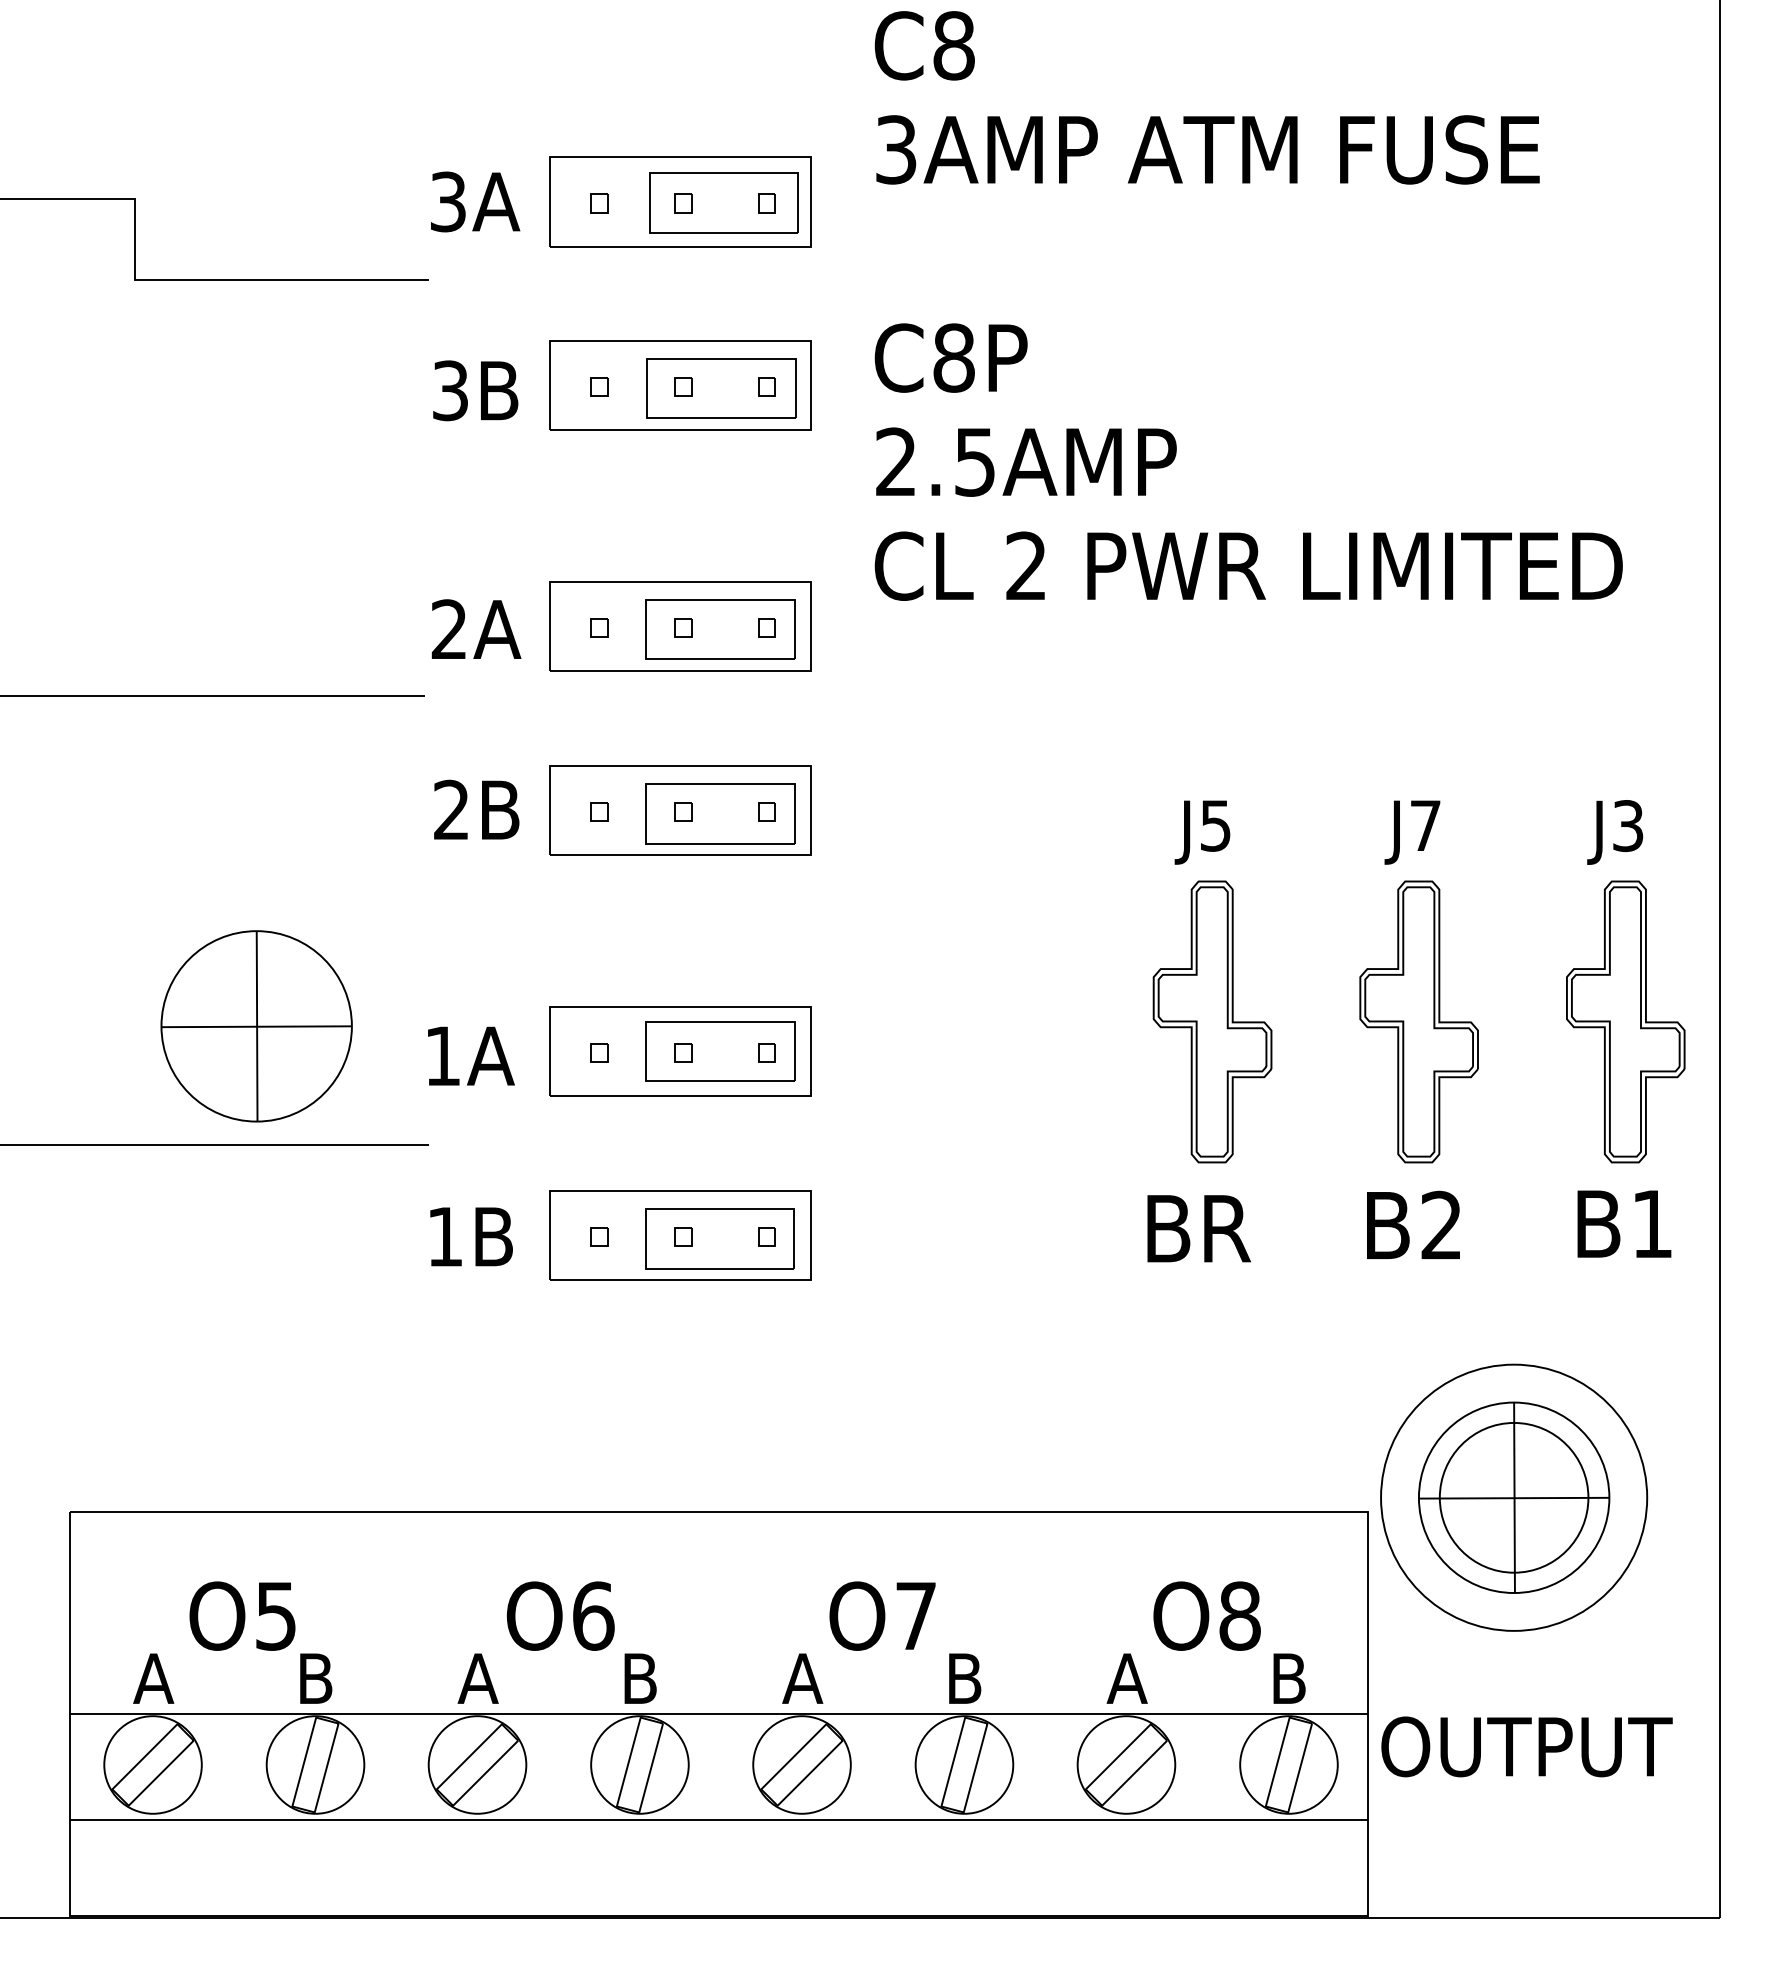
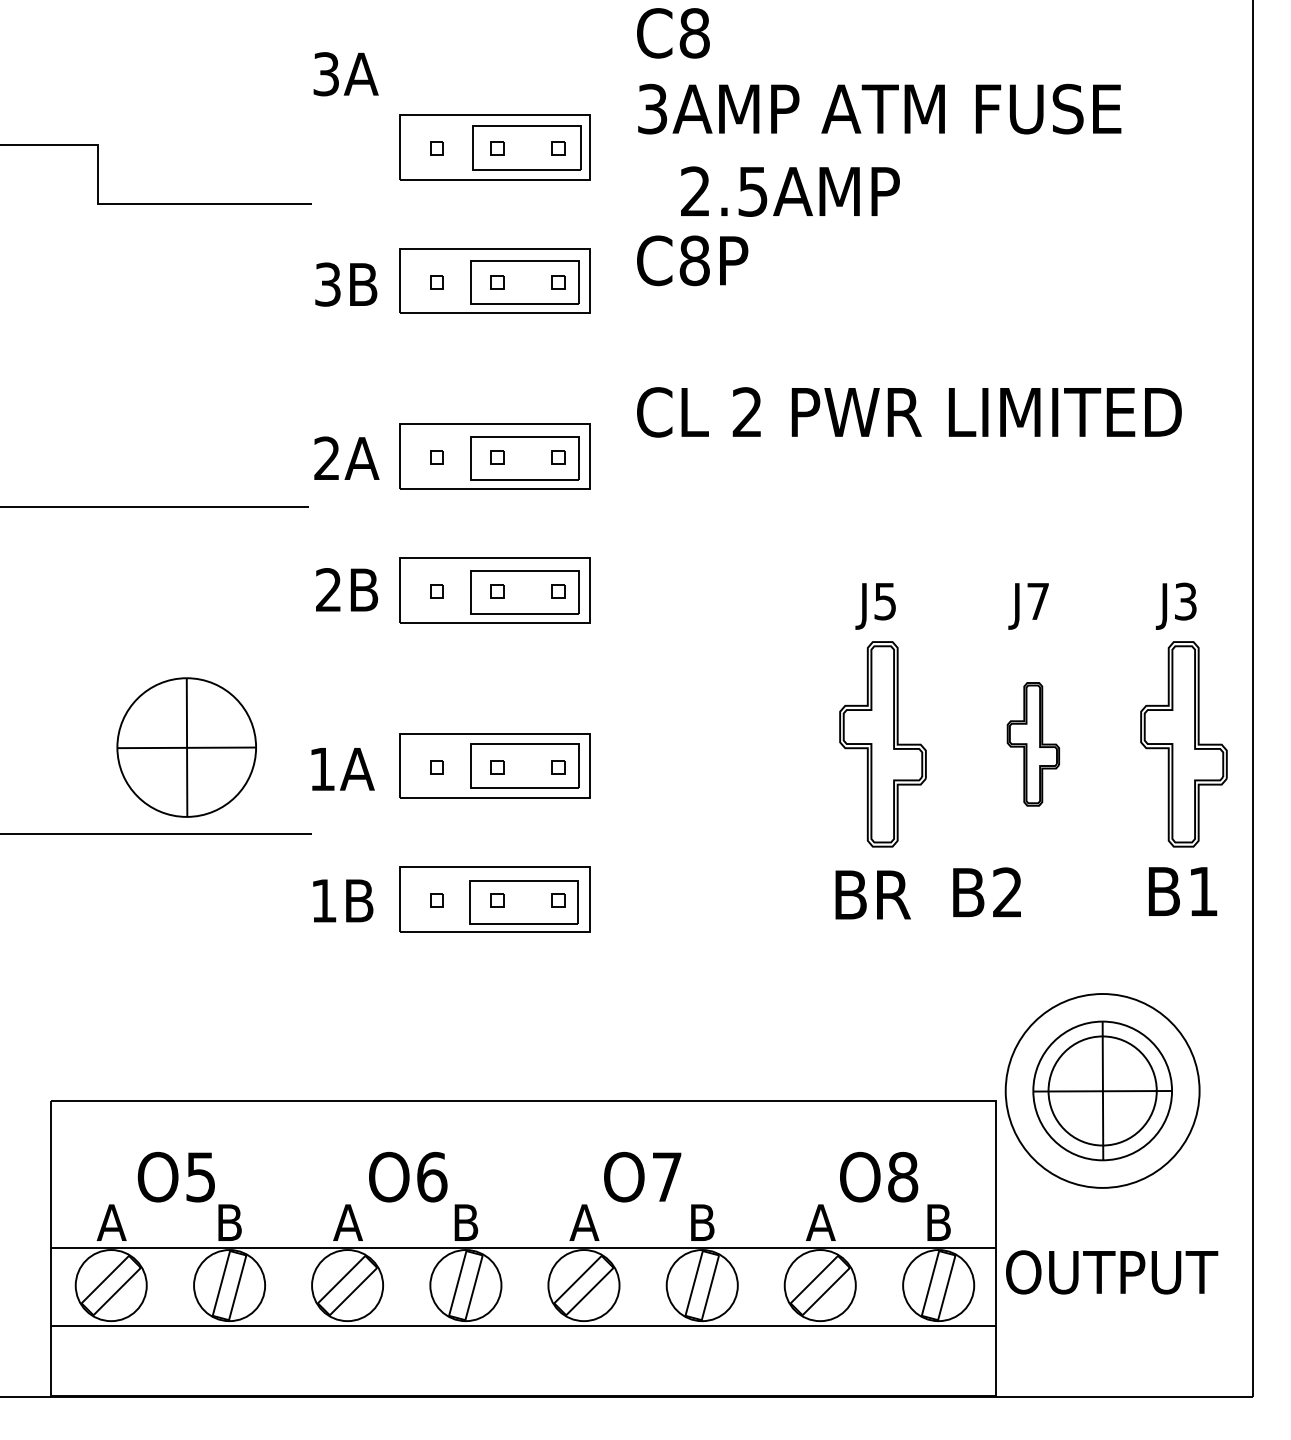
text: (475, 201) -> (346, 73), moved
text: (1026, 461) -> (790, 191), moved
part: (1418, 1021) -> (1033, 744), size x0.6
text: (1413, 1224) -> (987, 891), moved

